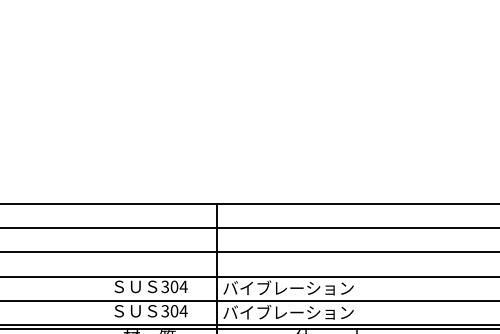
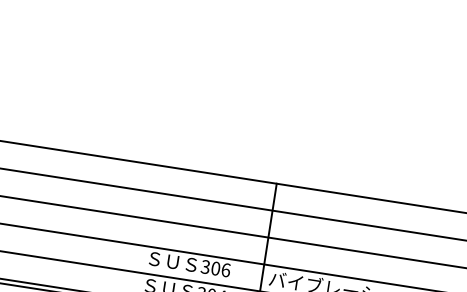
text: (183, 286) -> (225, 269), 304 -> 306

